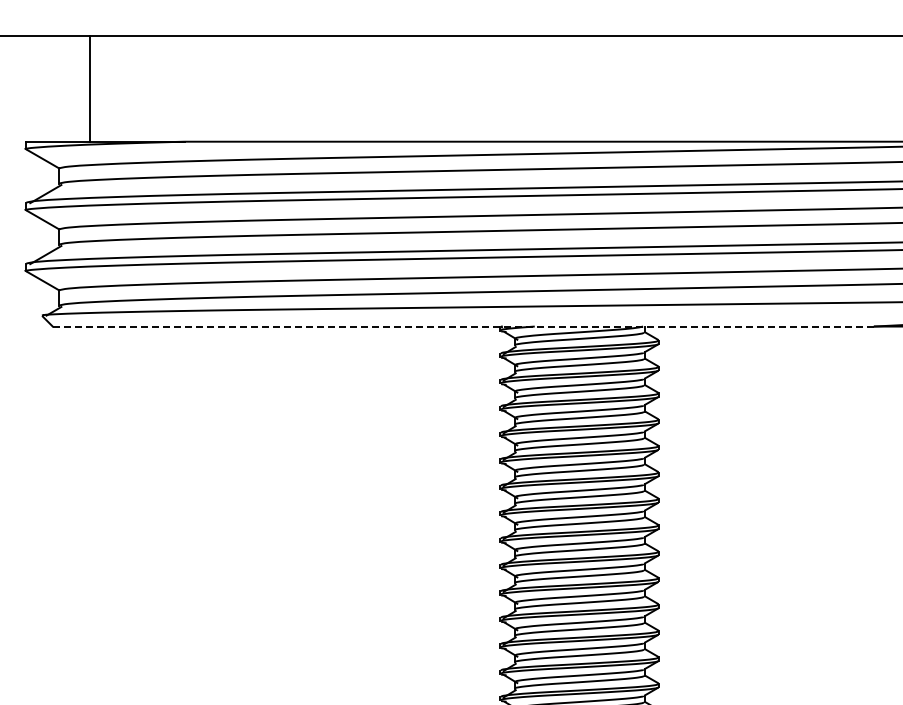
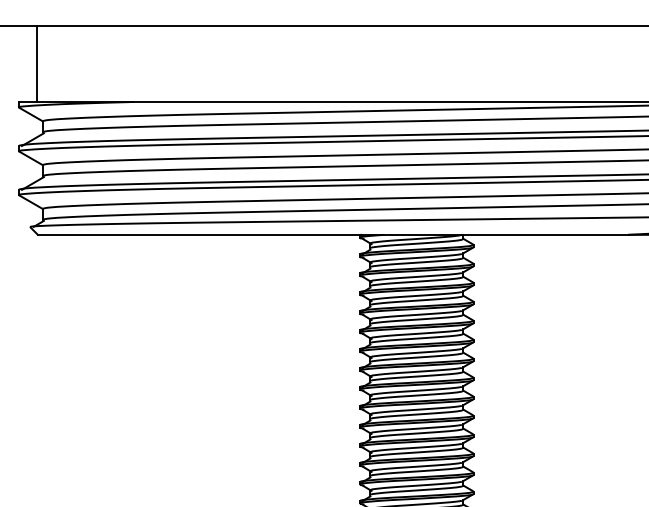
line: (89, 88) -> (37, 63), moved
line: (463, 326) -> (333, 234), dashed -> solid

